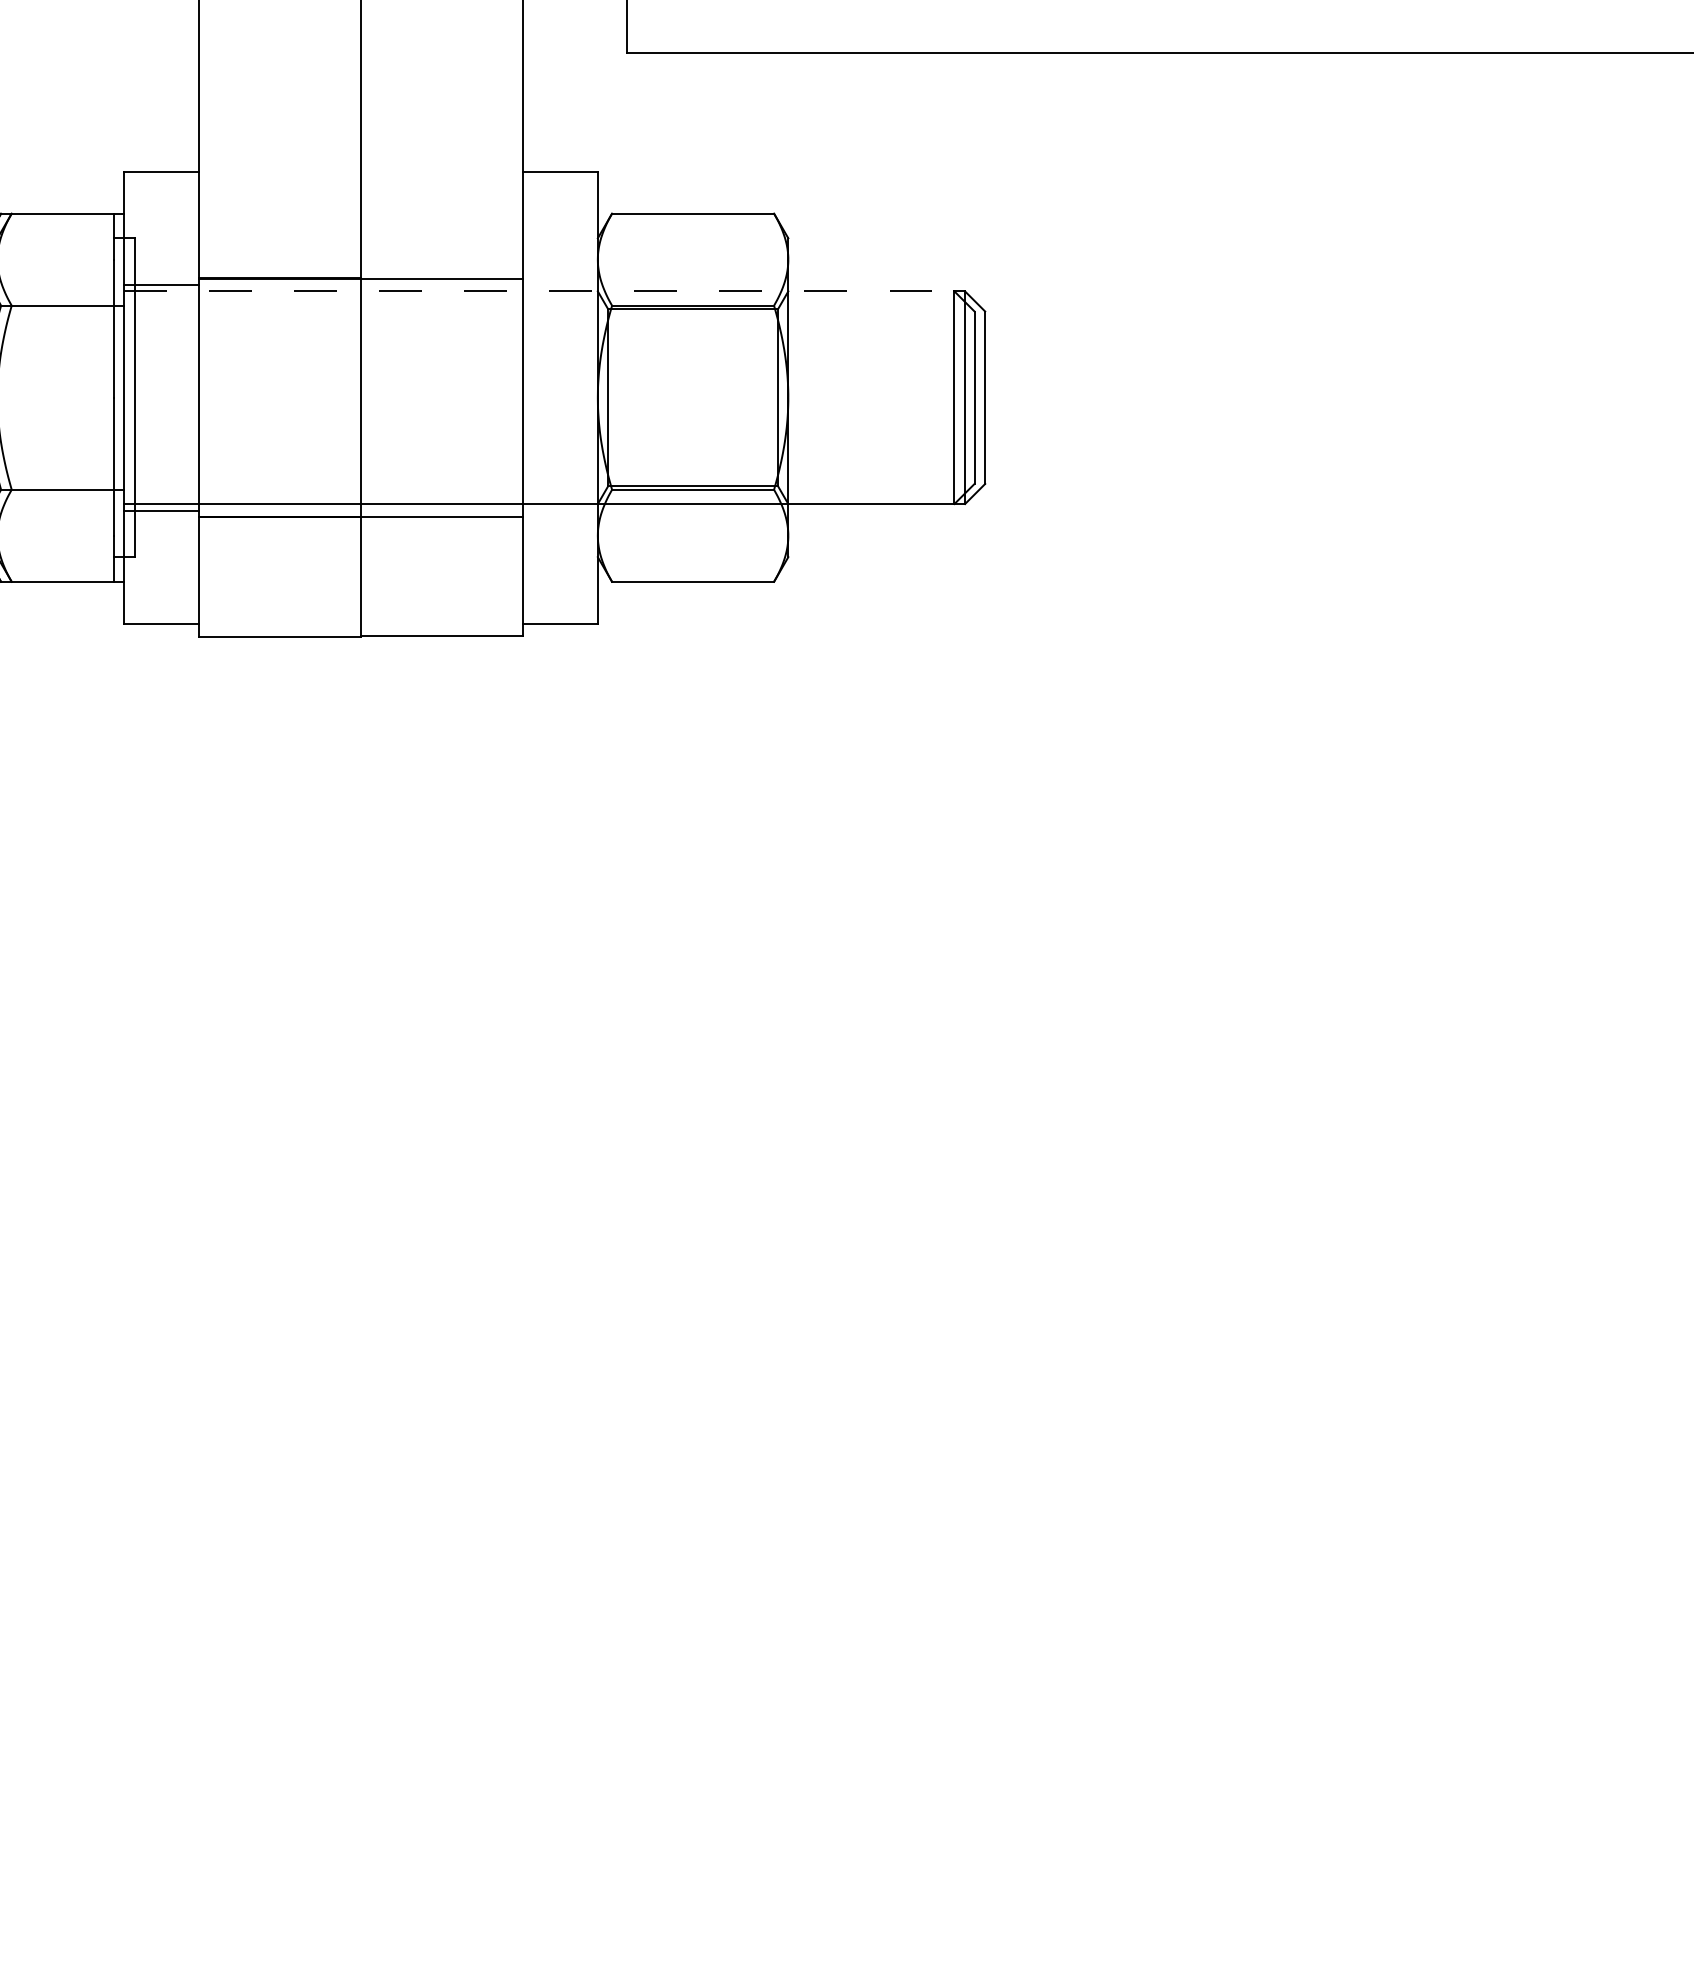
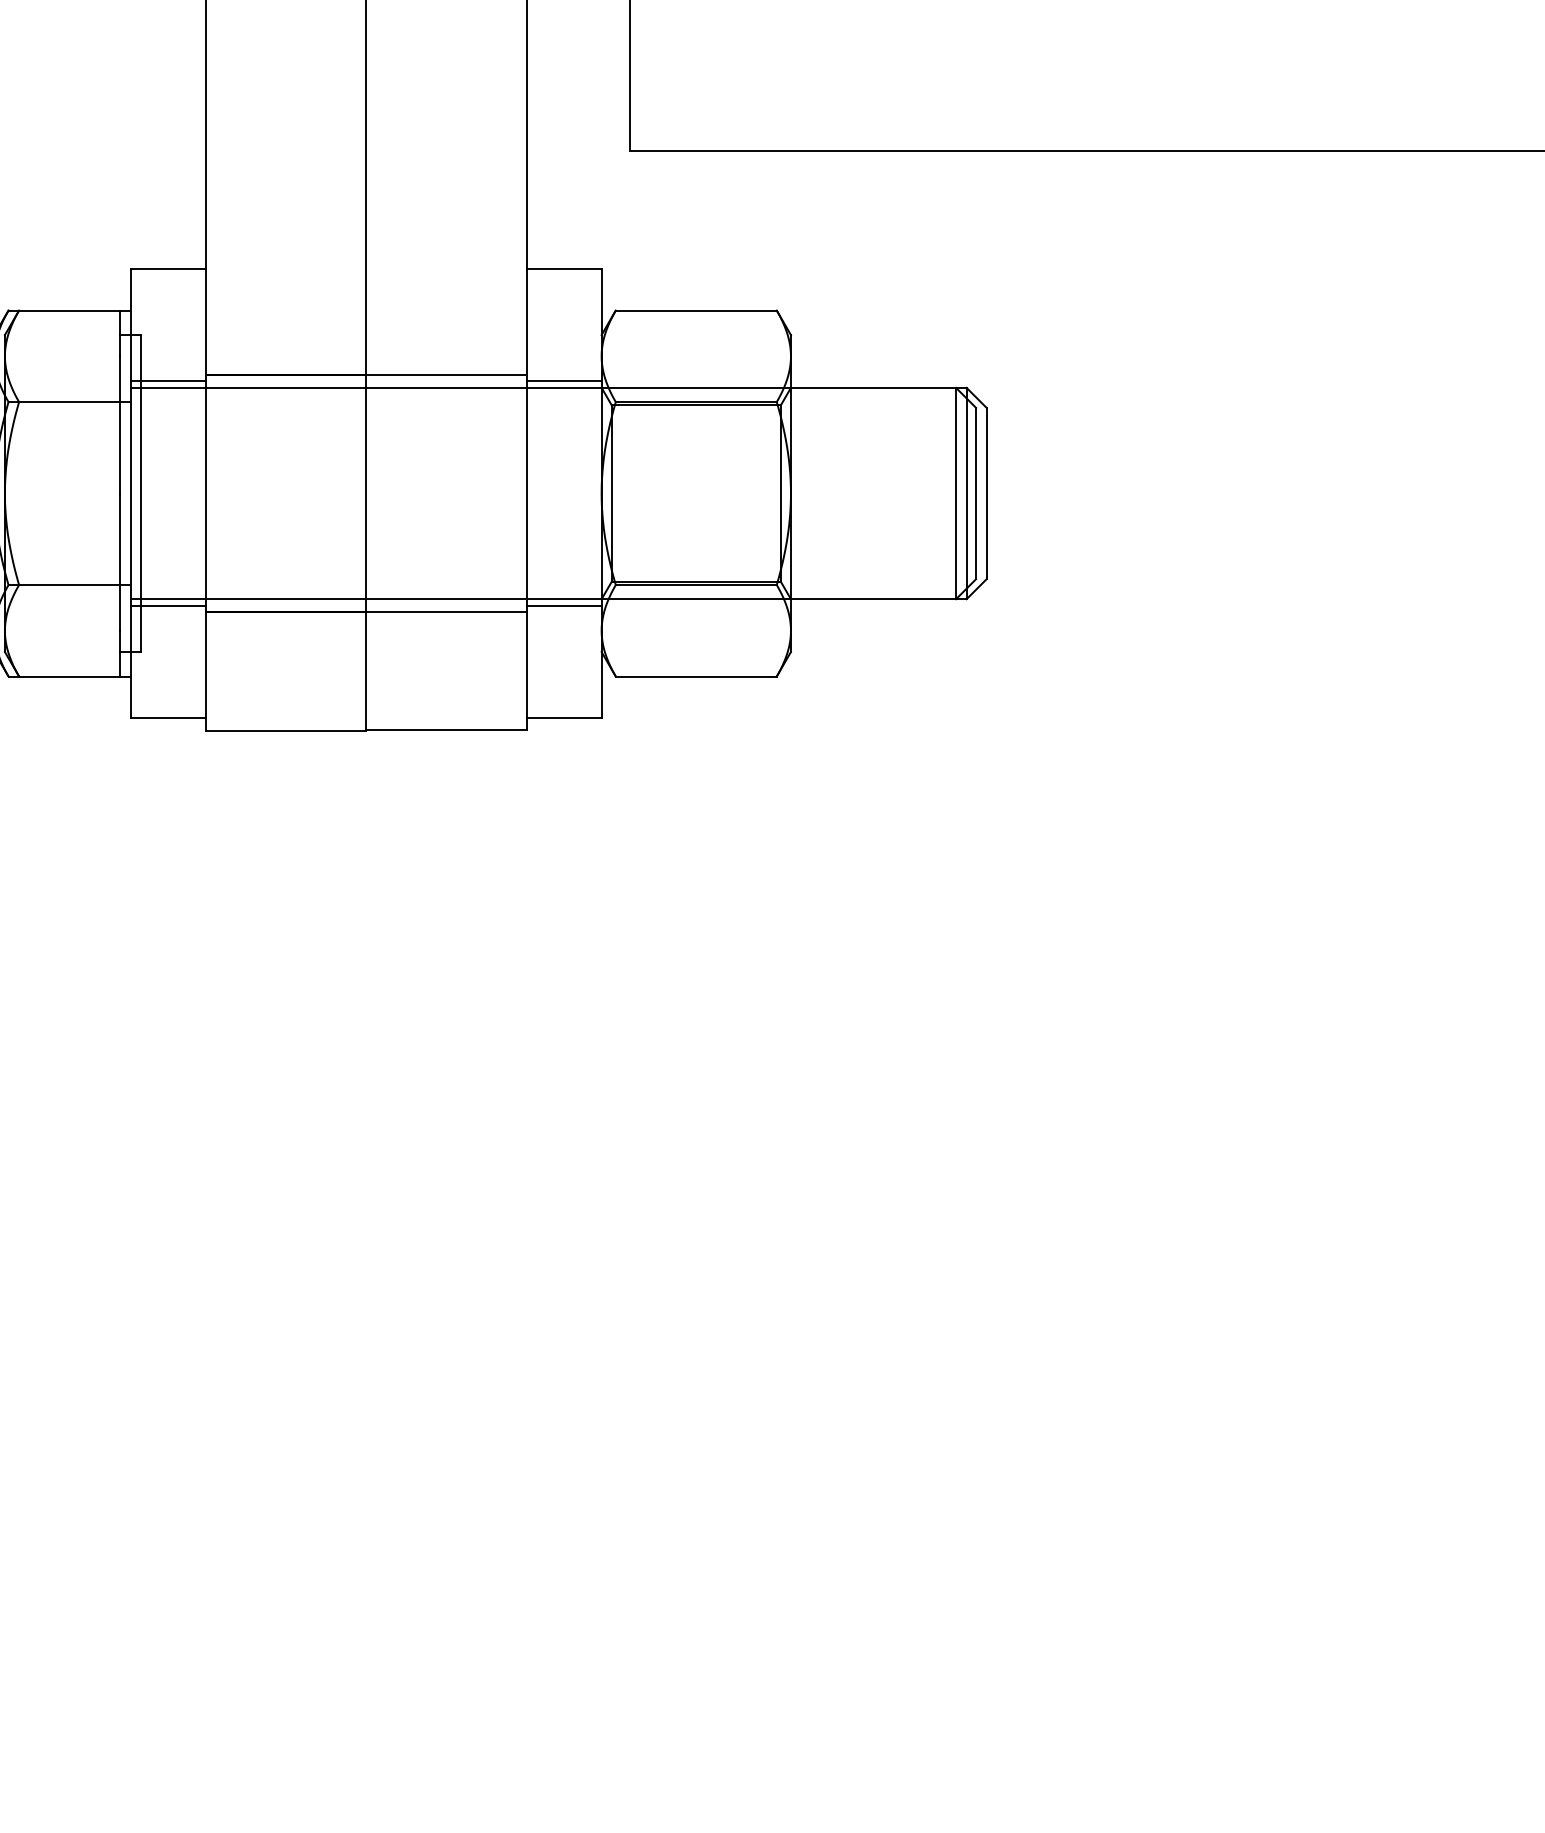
line: (559, 284) -> (563, 381), added
line: (539, 291) -> (543, 387), dashed -> solid
line: (559, 510) -> (563, 605), added

